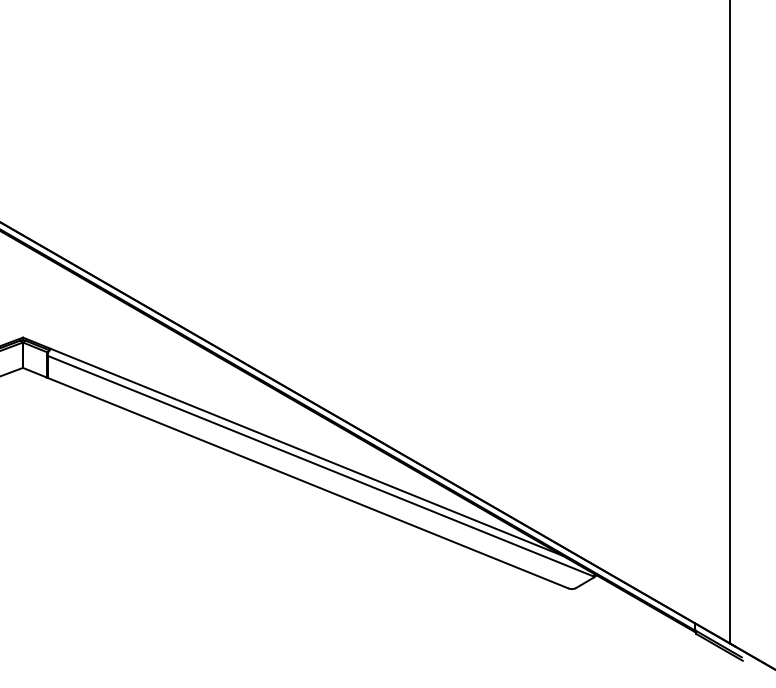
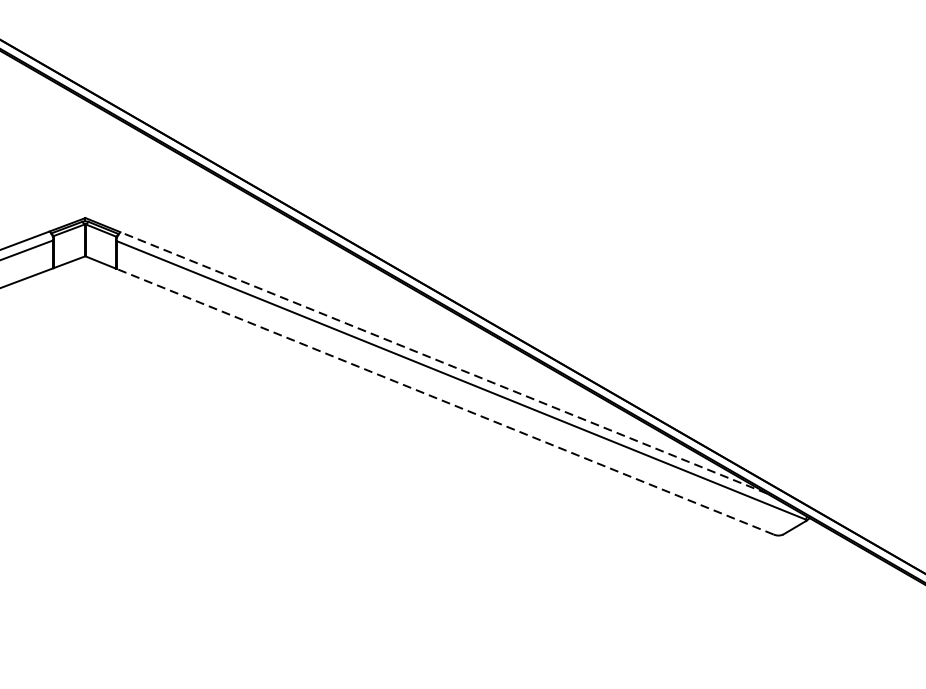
line: (306, 452) -> (443, 363), solid -> dashed
line: (307, 483) -> (444, 402), solid -> dashed

